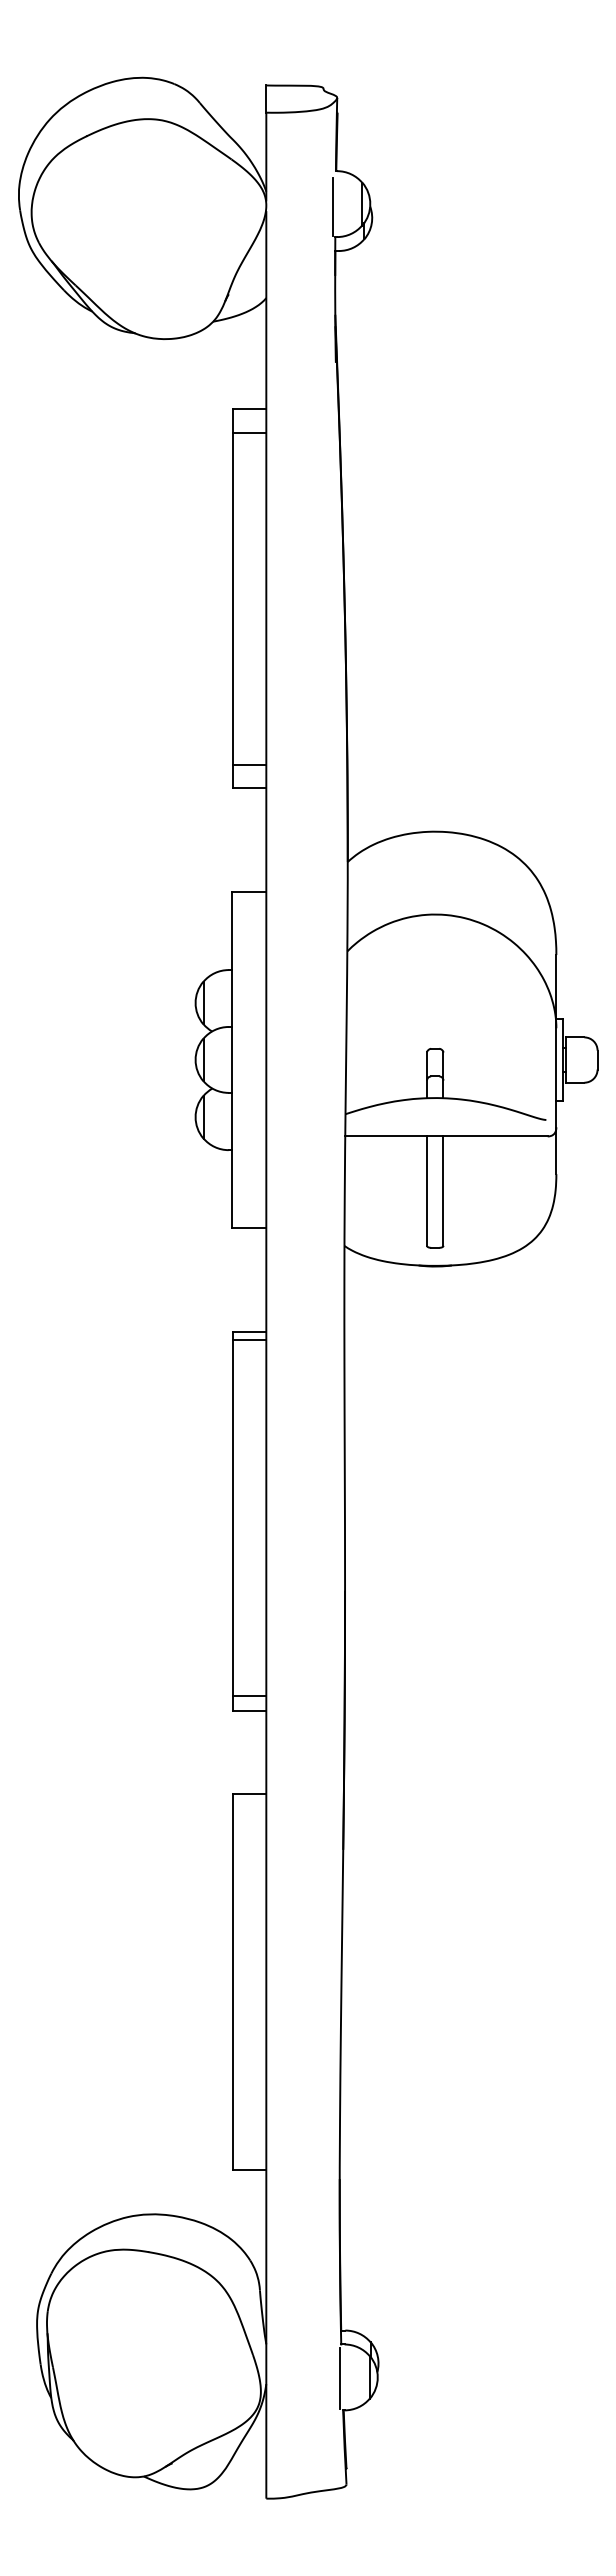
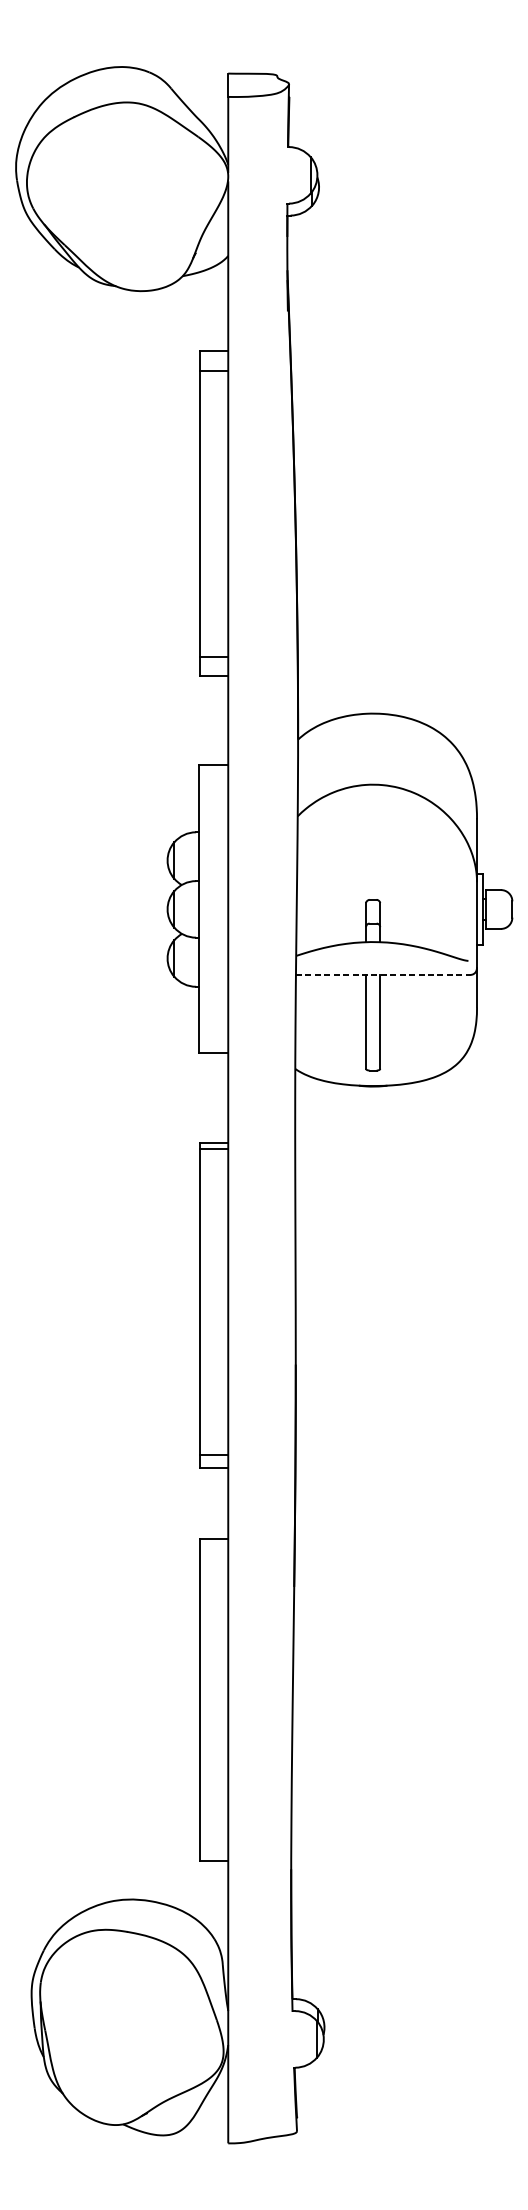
line: (332, 207) -> (285, 178), removed
line: (446, 1136) -> (382, 975), solid -> dashed
line: (339, 2377) -> (291, 2039), removed

